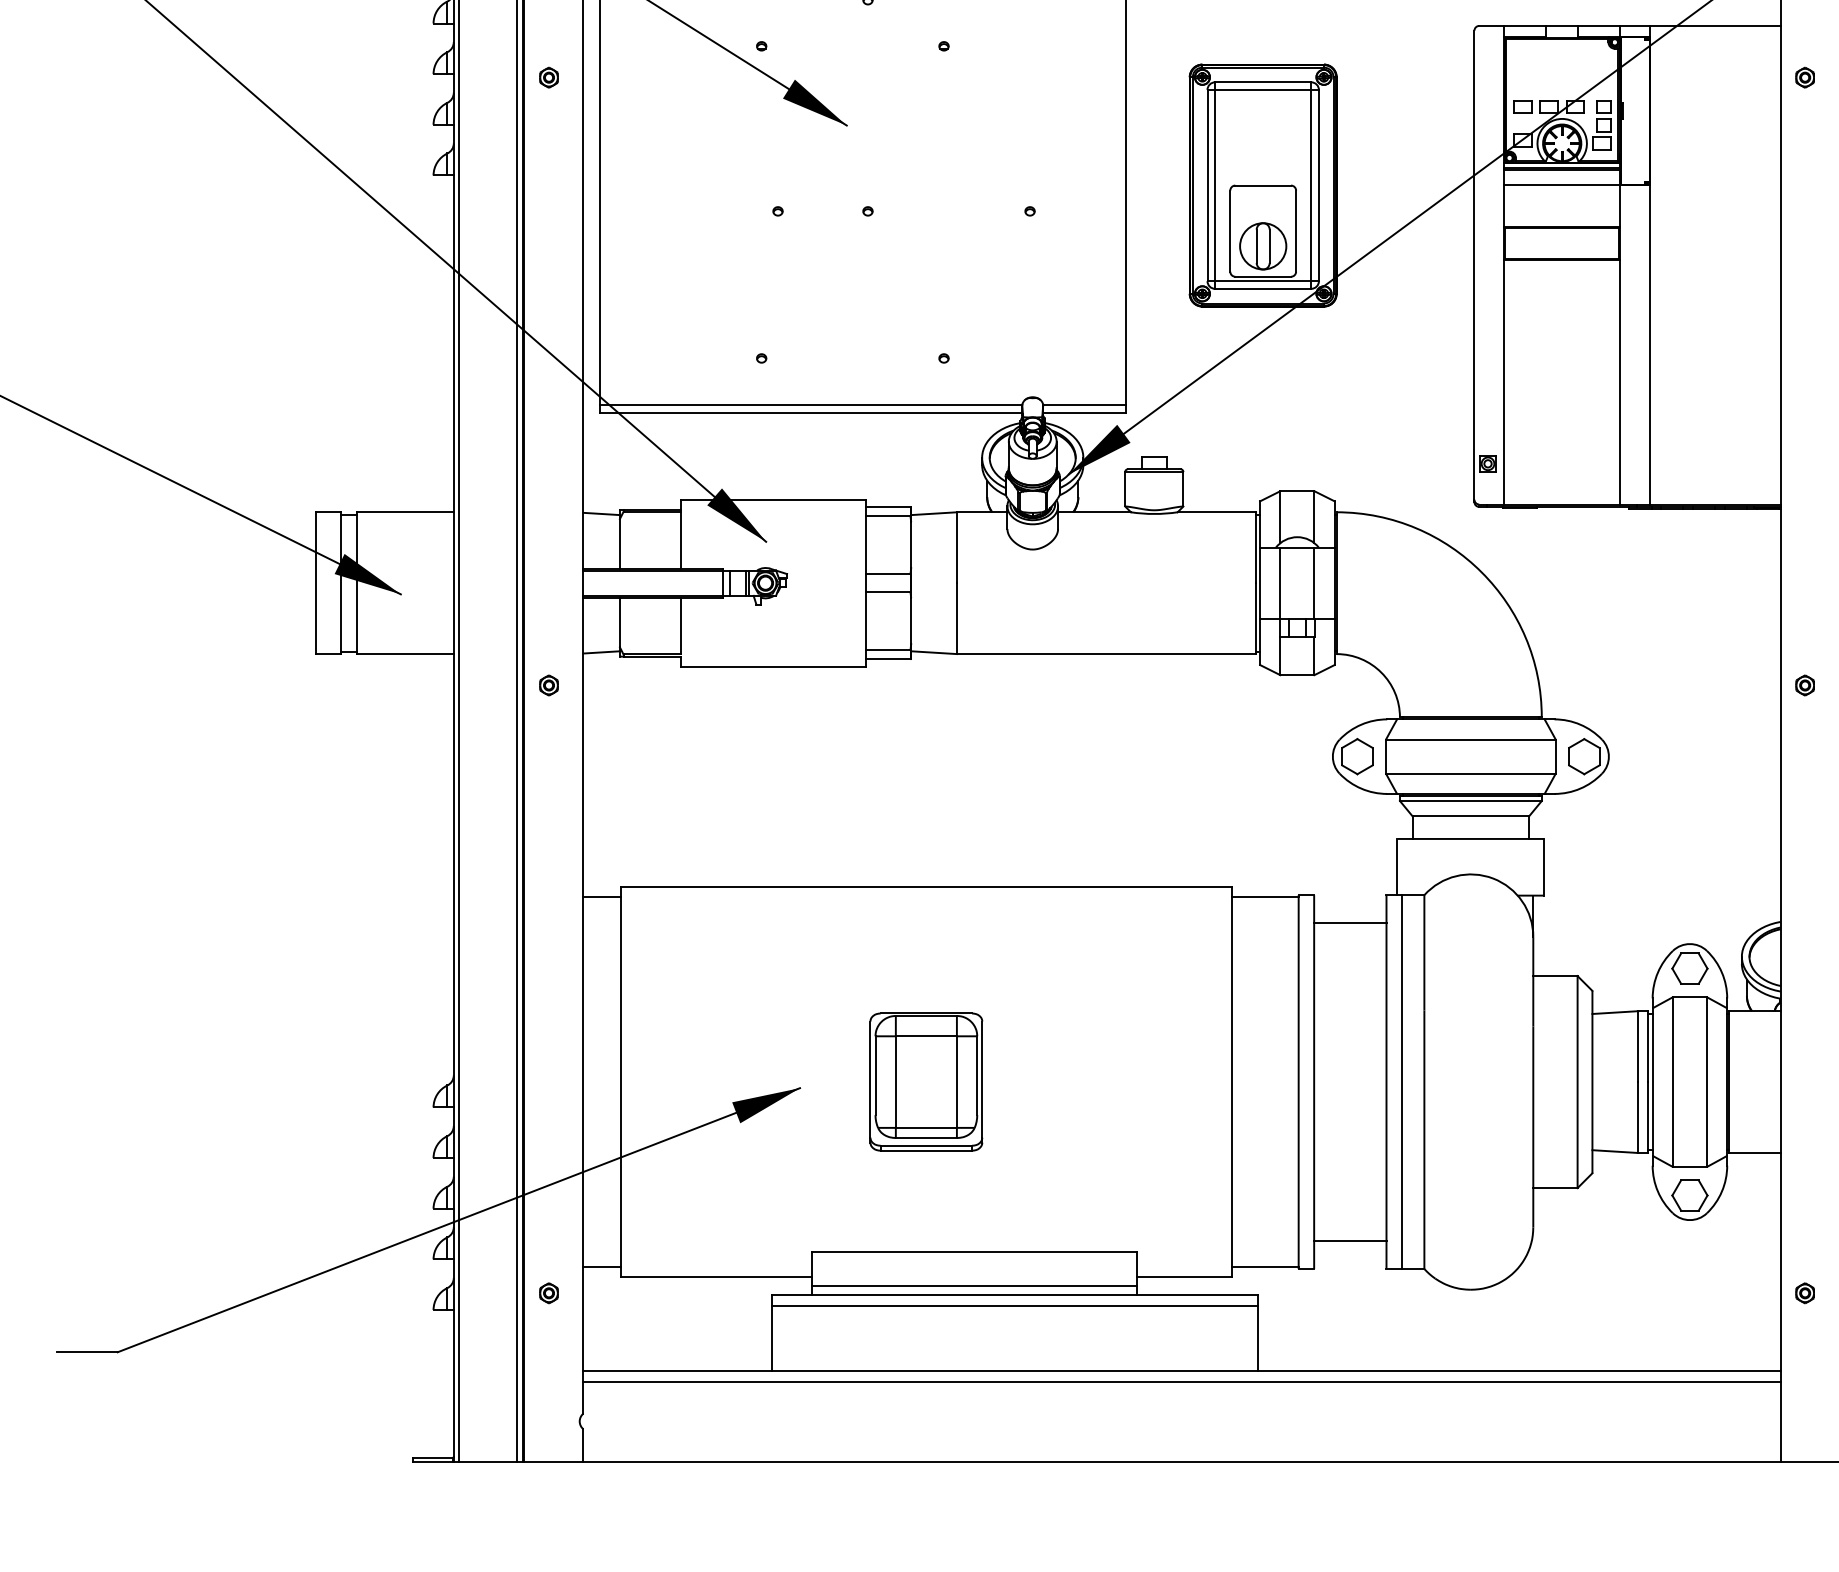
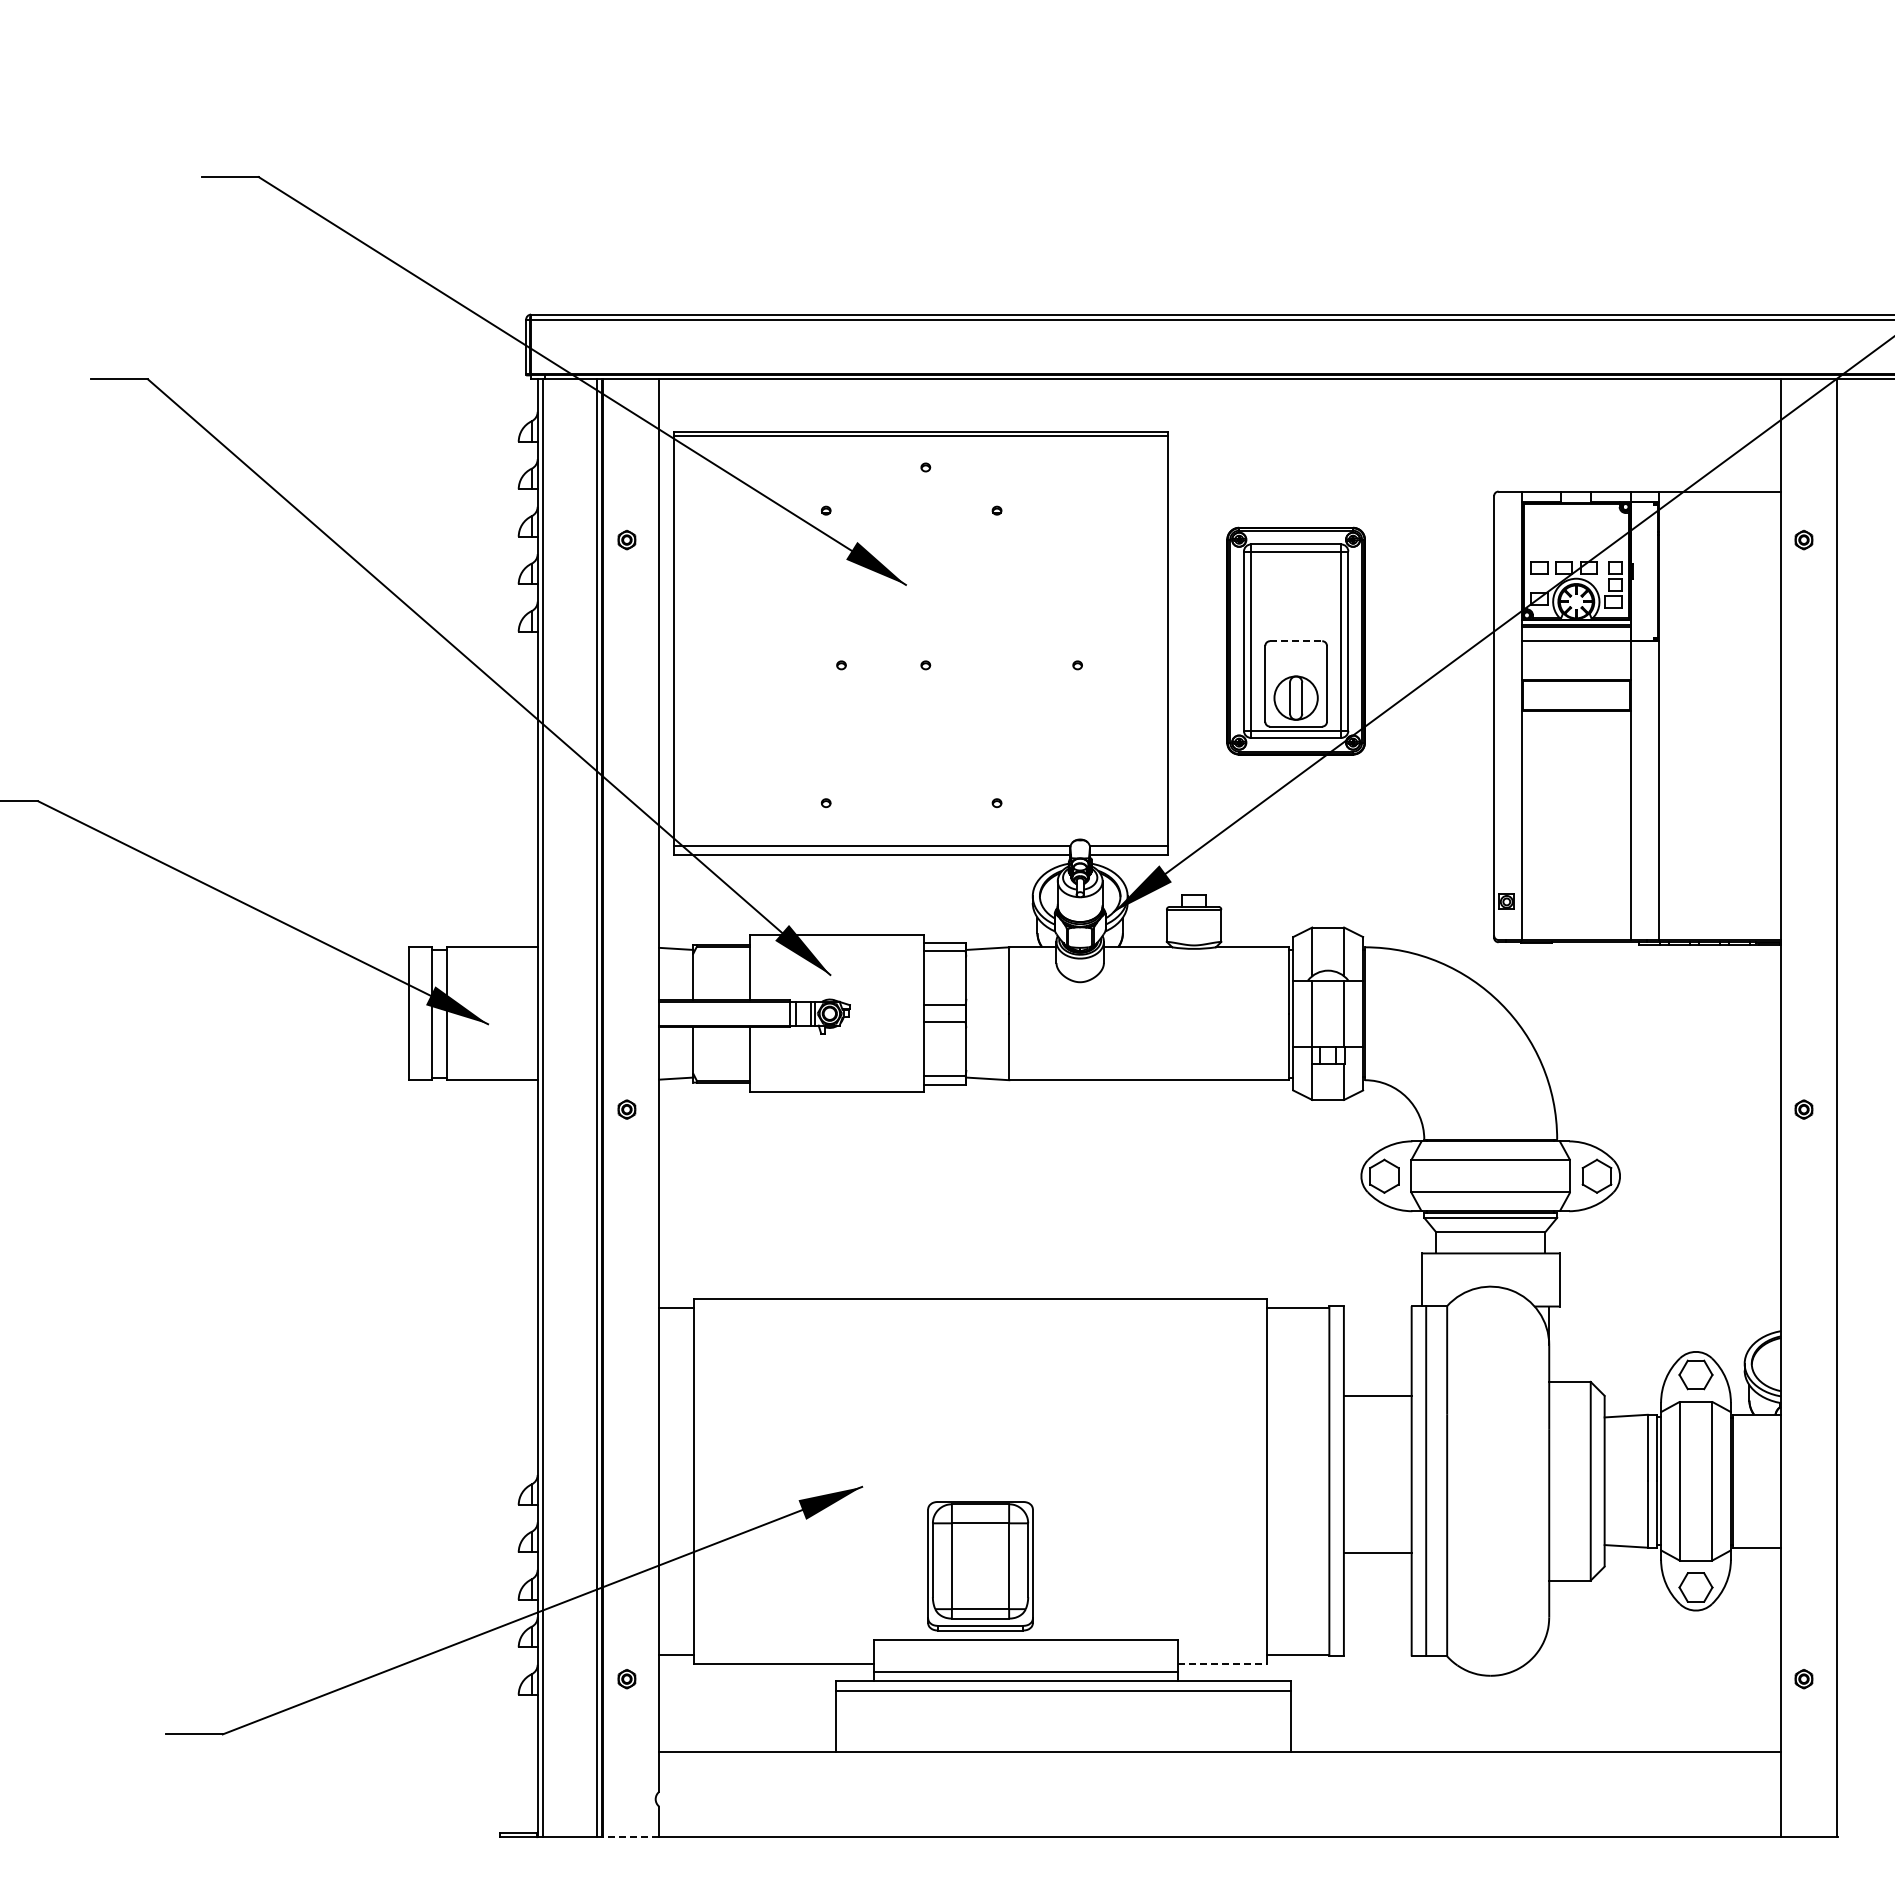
line: (1263, 185) -> (1296, 641), solid -> dashed
line: (1350, 923) -> (1377, 1396), moved
part: (926, 1082) -> (980, 1566), moved
line: (1350, 1241) -> (1377, 1553), moved
line: (1184, 1276) -> (1222, 1663), solid -> dashed
line: (1182, 1382) -> (1220, 1762), removed
line: (553, 1462) -> (631, 1837), solid -> dashed

